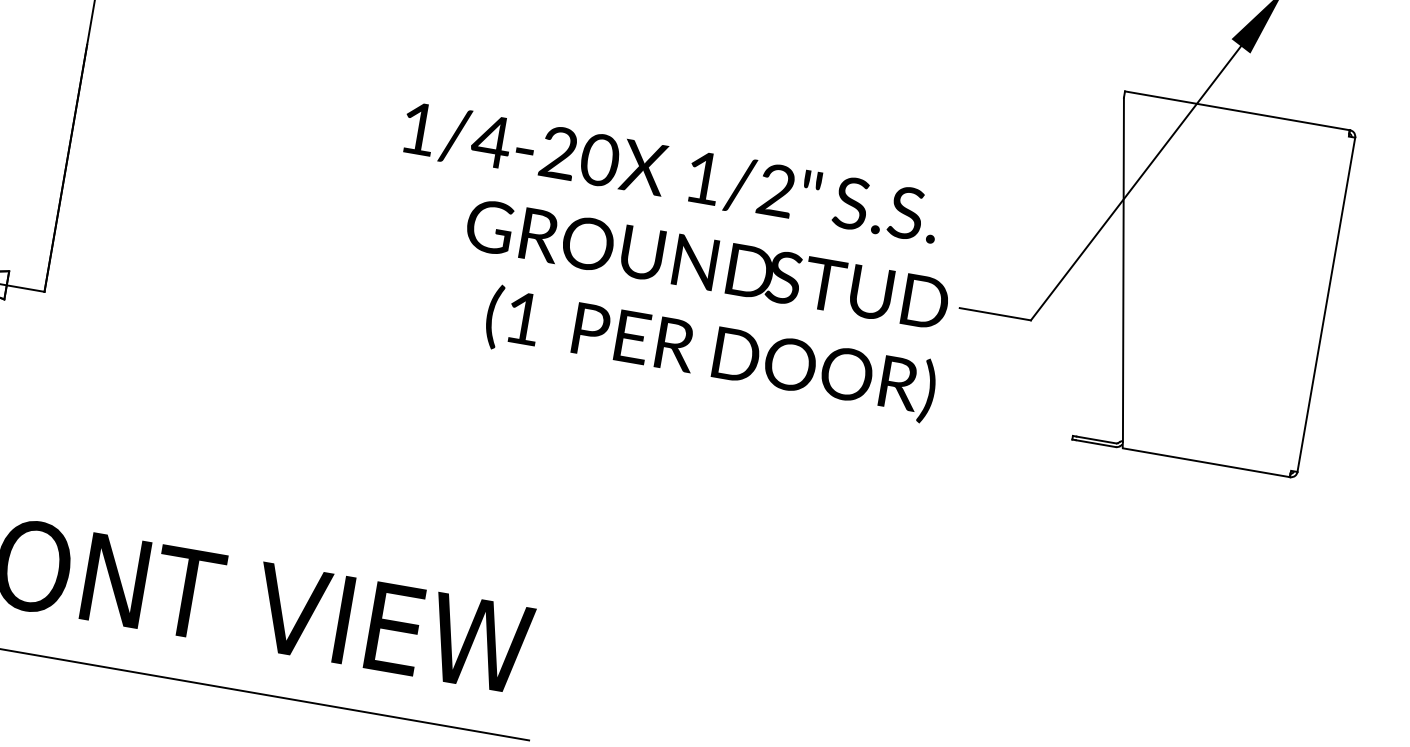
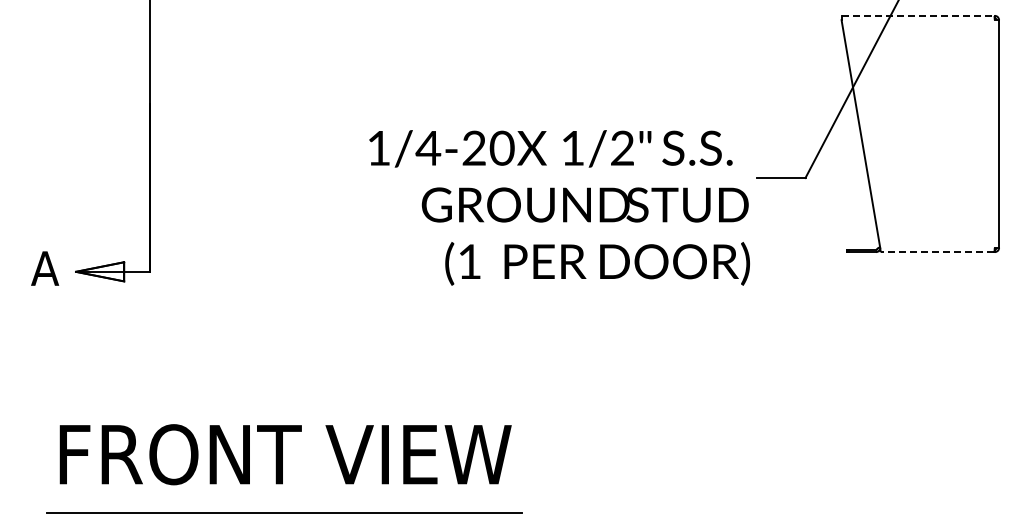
line: (1238, 110) -> (918, 15), solid -> dashed
text: (669, 261) -> (559, 207), moved
line: (1205, 463) -> (937, 252), solid -> dashed

